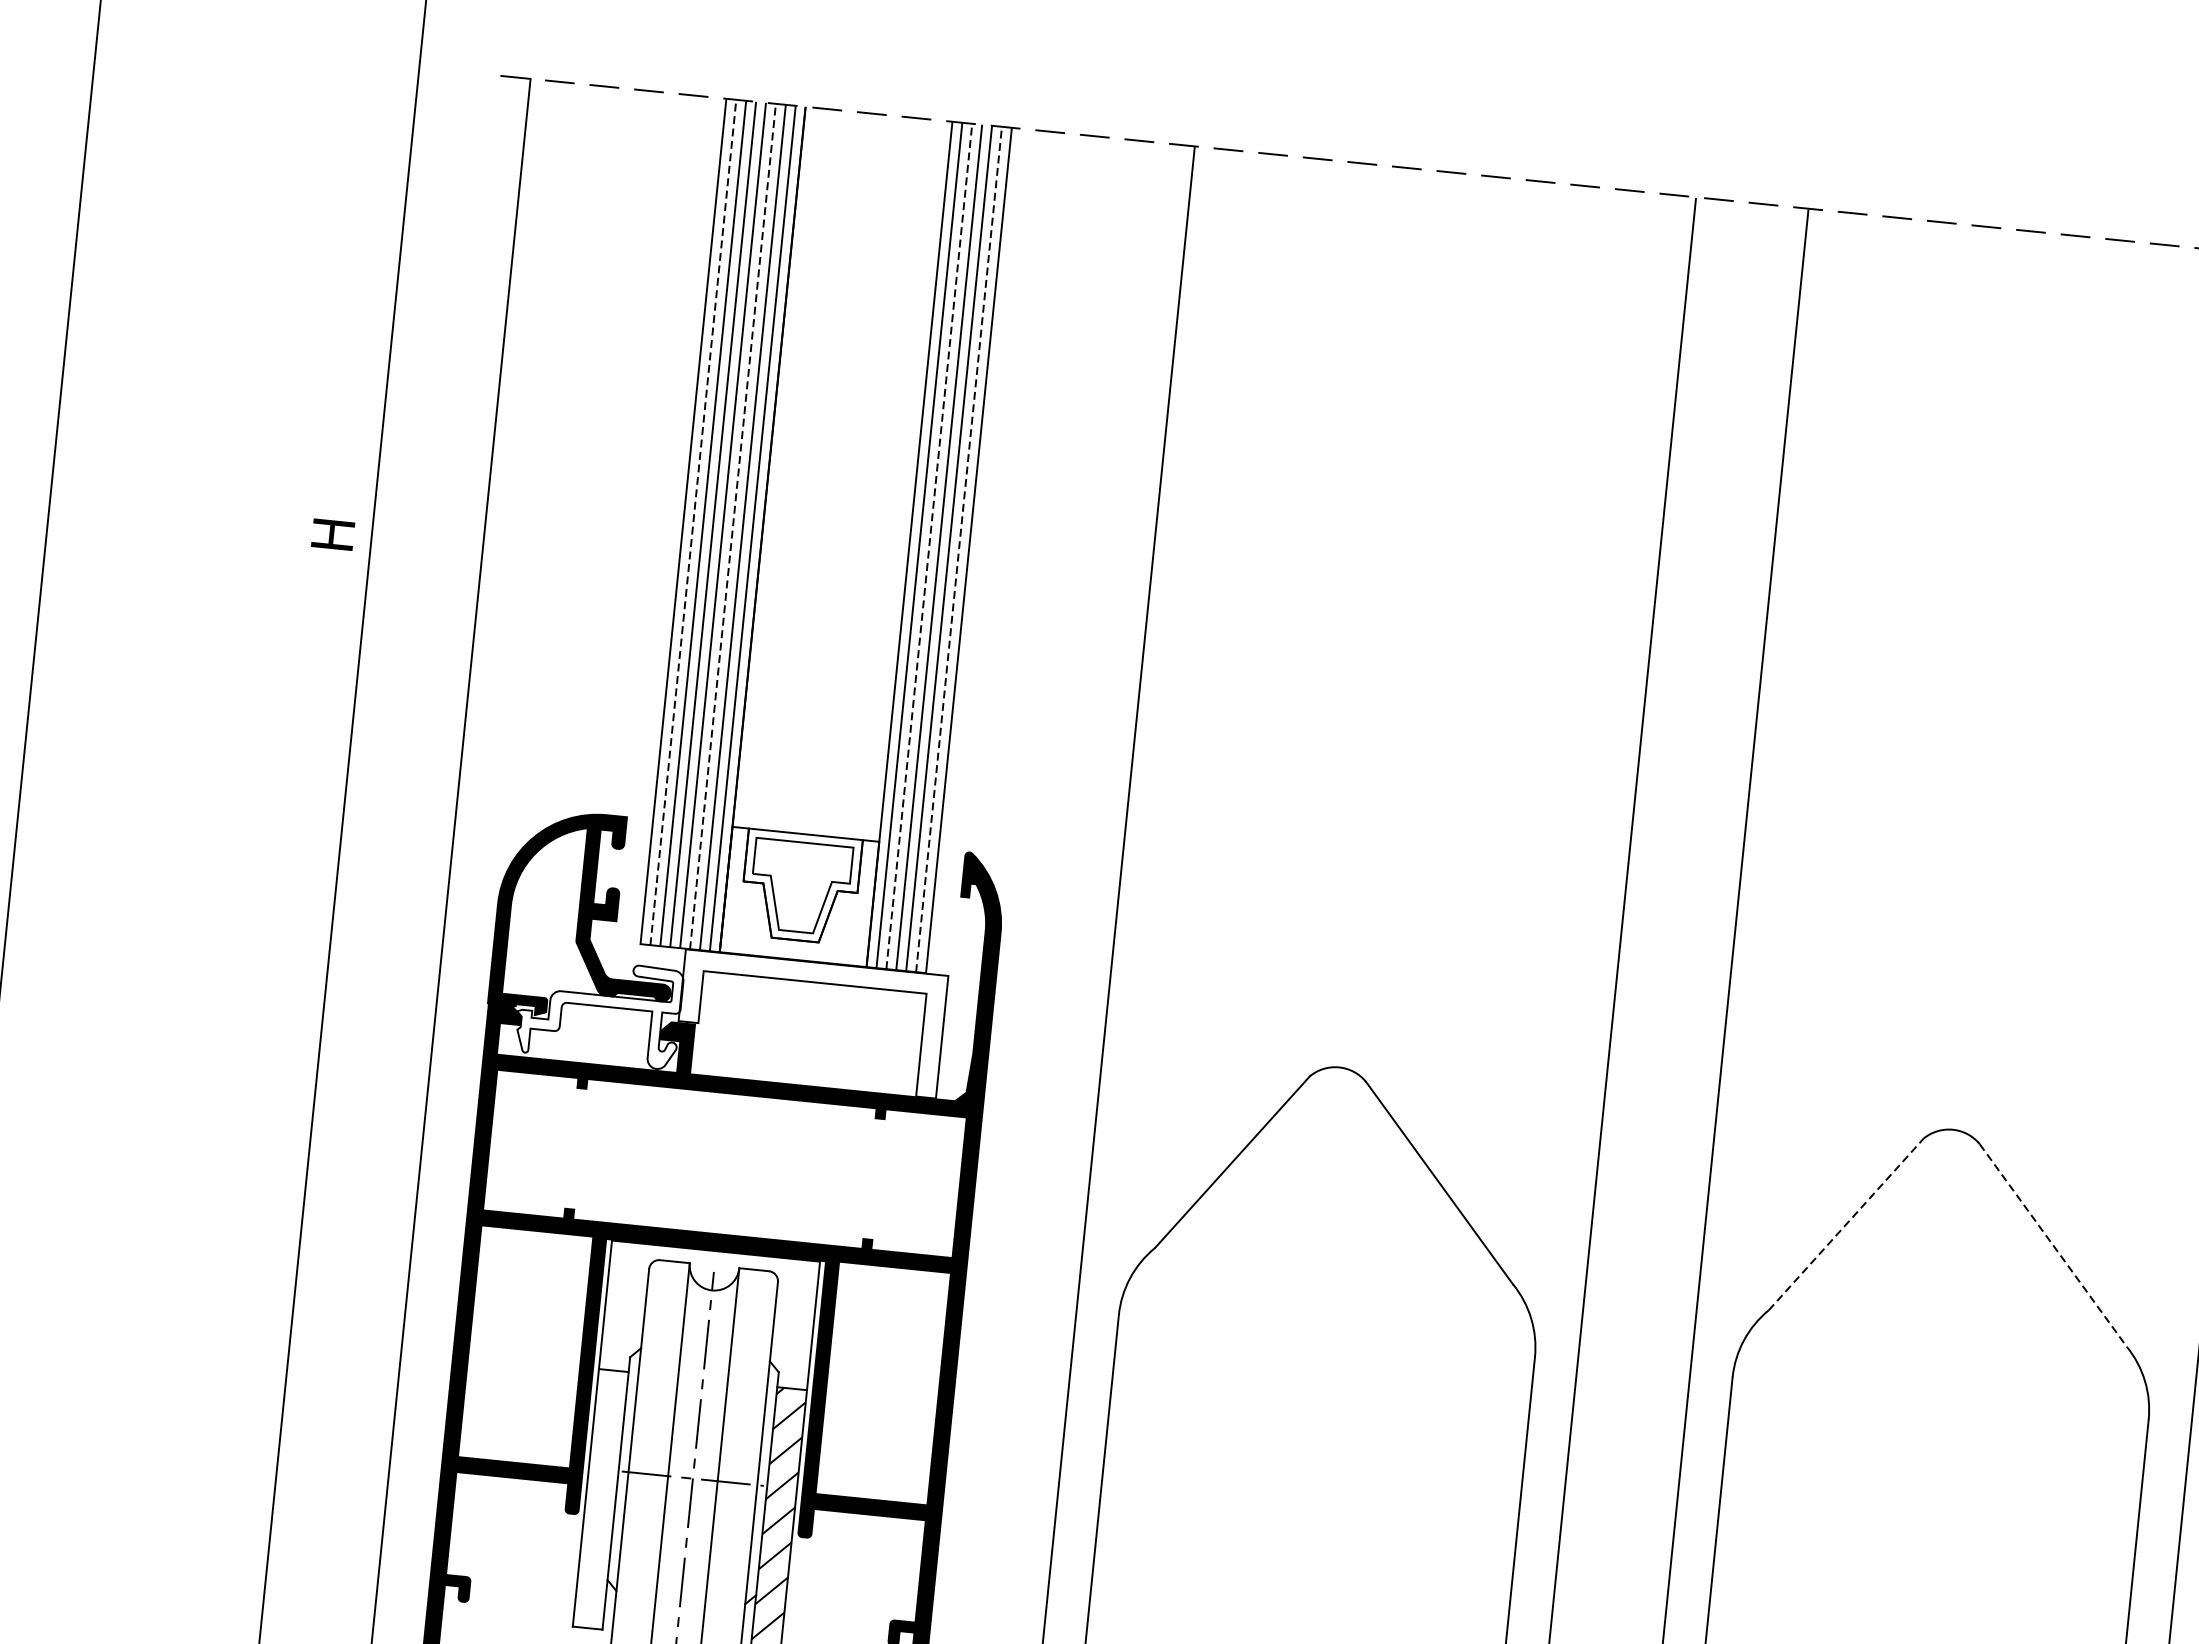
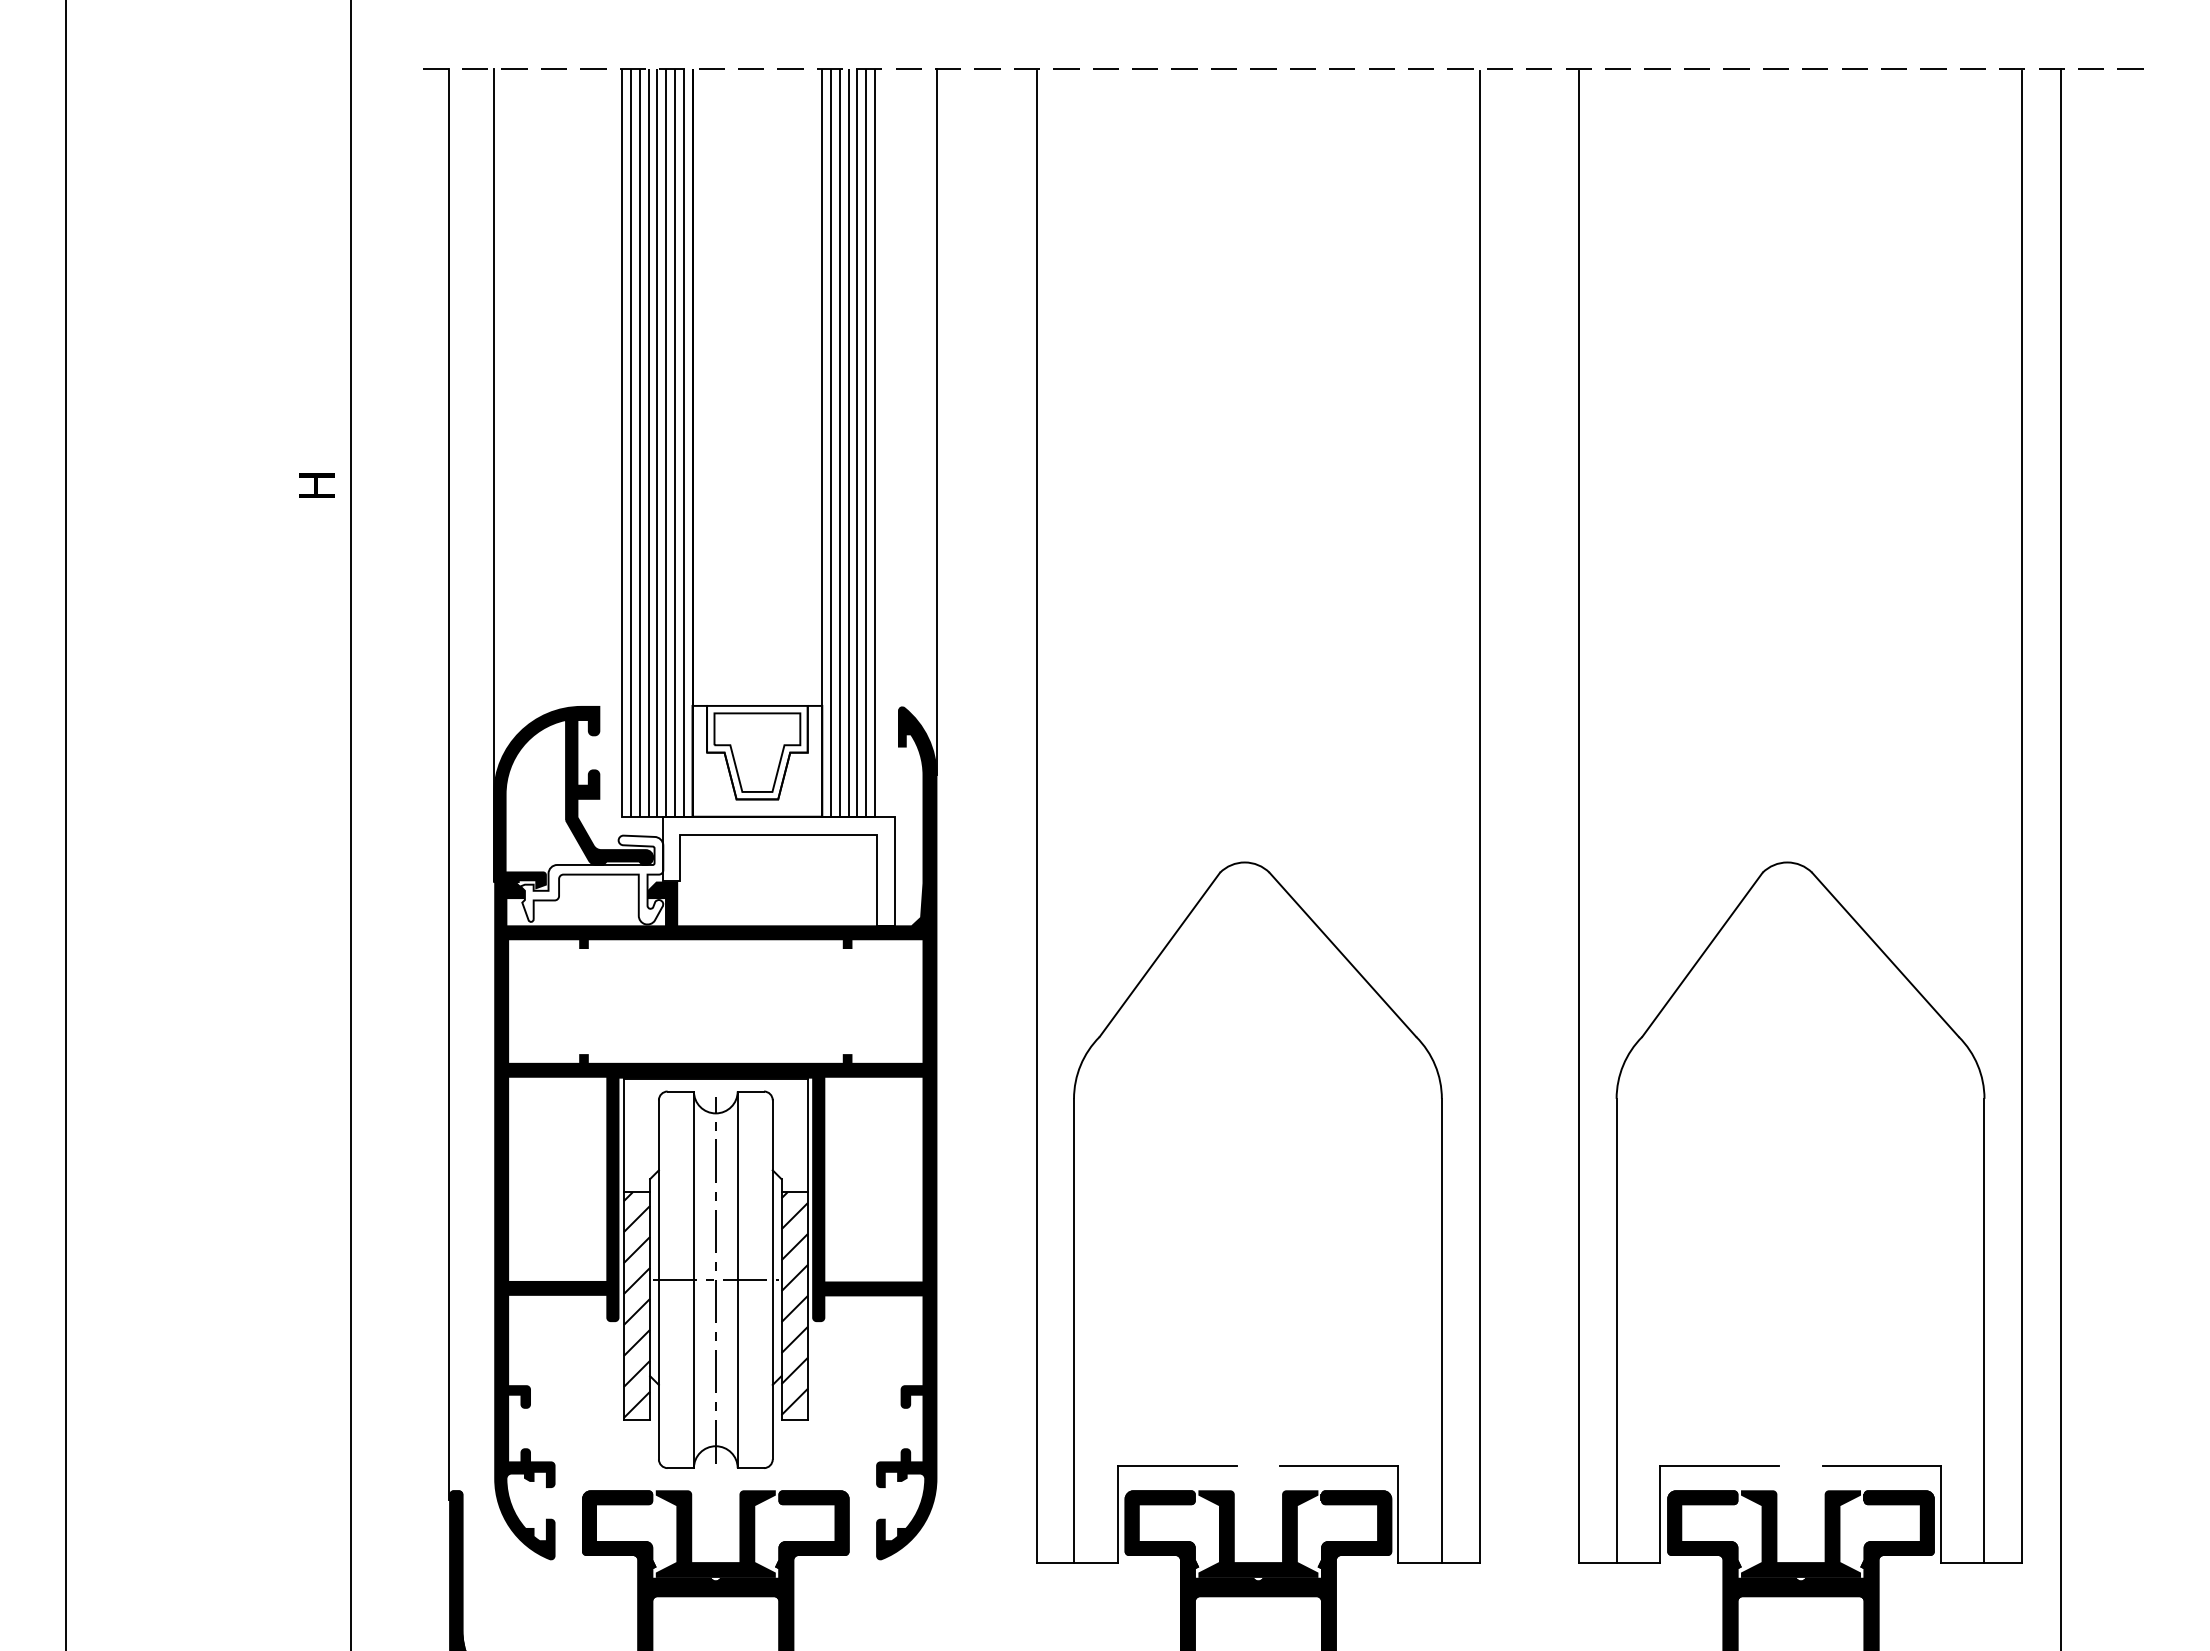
line: (693, 523) -> (631, 443), dashed -> solid
line: (733, 527) -> (666, 443), dashed -> solid
line: (1042, 534) -> (937, 422), added
line: (535, 542) -> (494, 474), added
line: (928, 546) -> (839, 443), dashed -> solid
line: (959, 550) -> (866, 443), dashed -> solid
line: (1846, 1224) -> (1702, 954), dashed -> solid
line: (2053, 1246) -> (1885, 955), dashed -> solid
hatch: (600, 1497) -> (636, 1304), added

